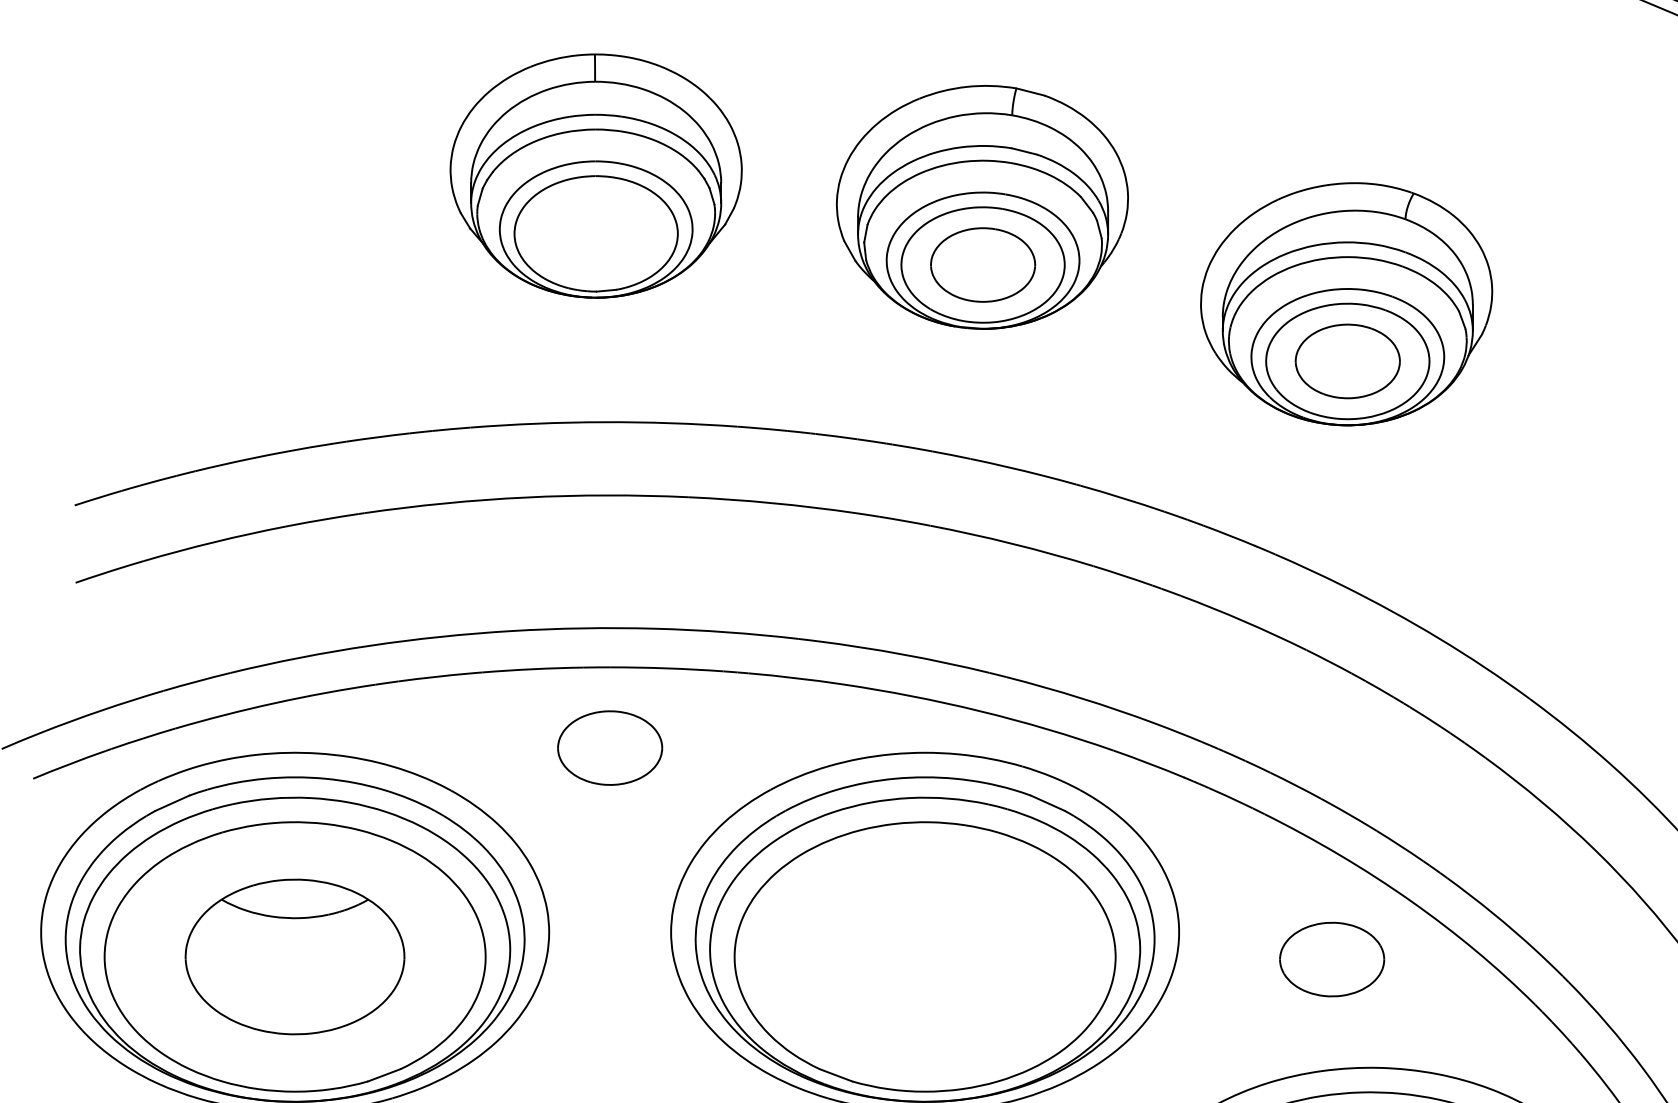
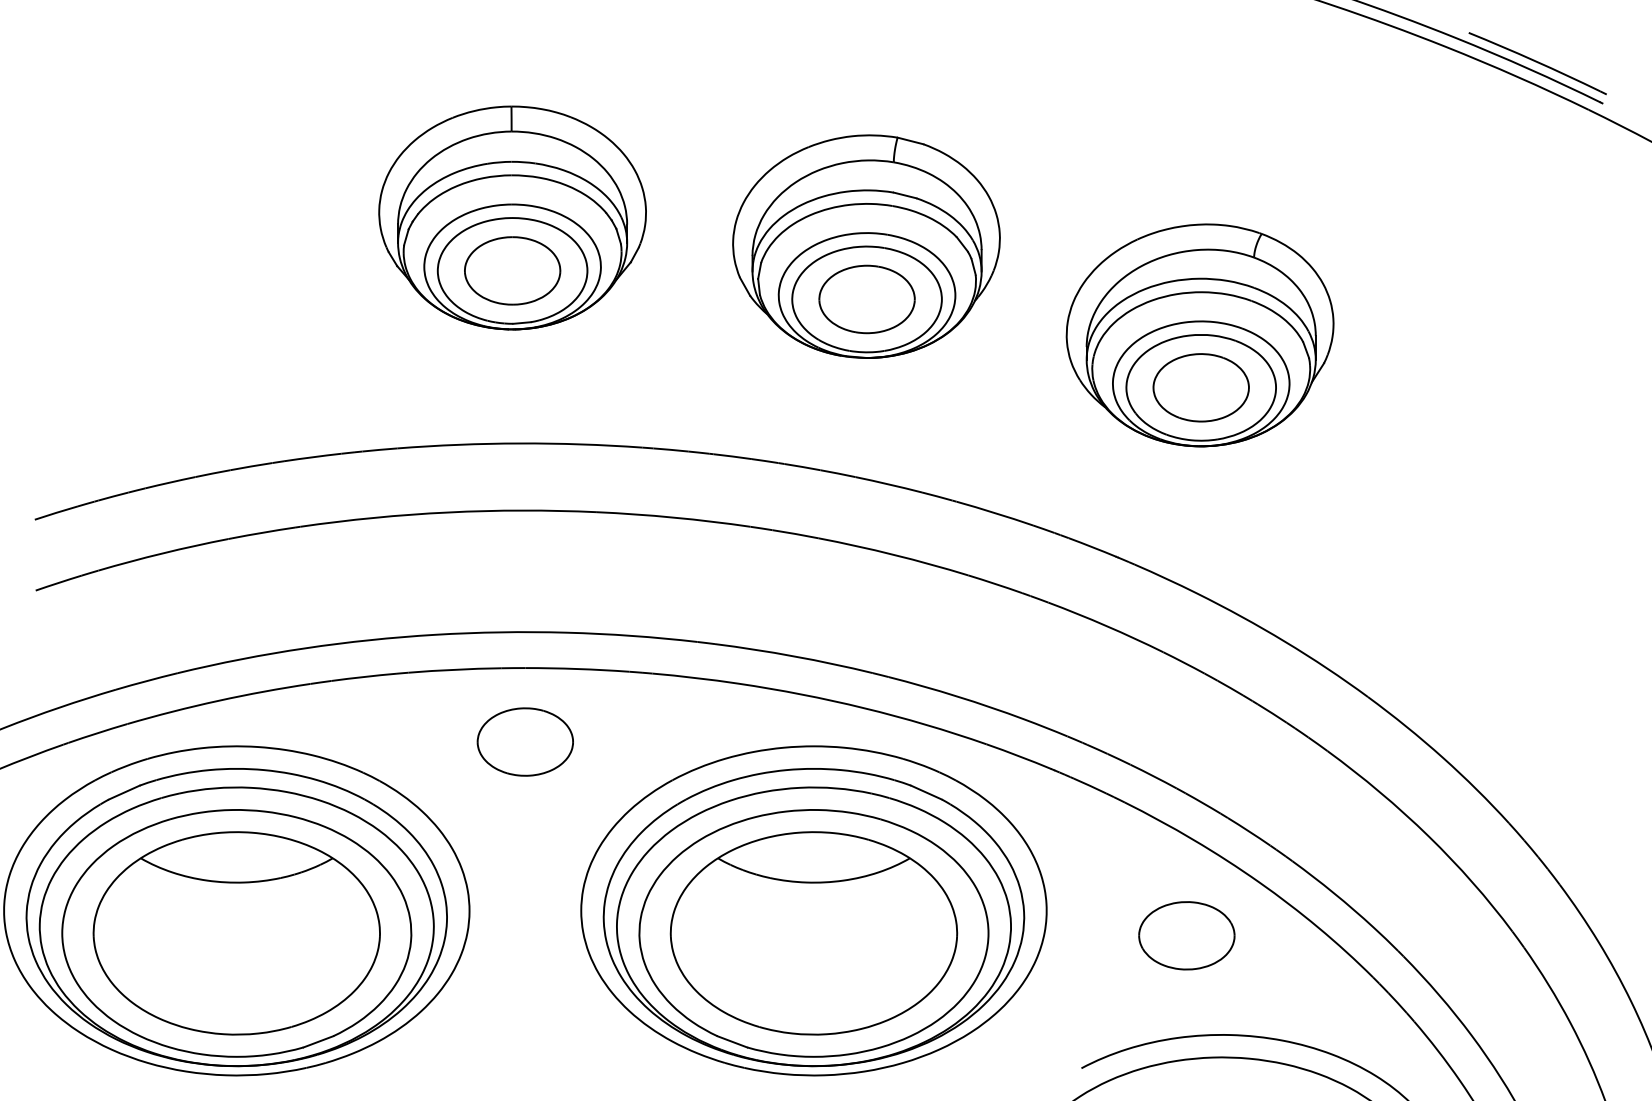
part: (596, 233) -> (512, 270), added
part: (294, 957) -> (236, 933), size x1.43
part: (924, 957) -> (813, 933), added

